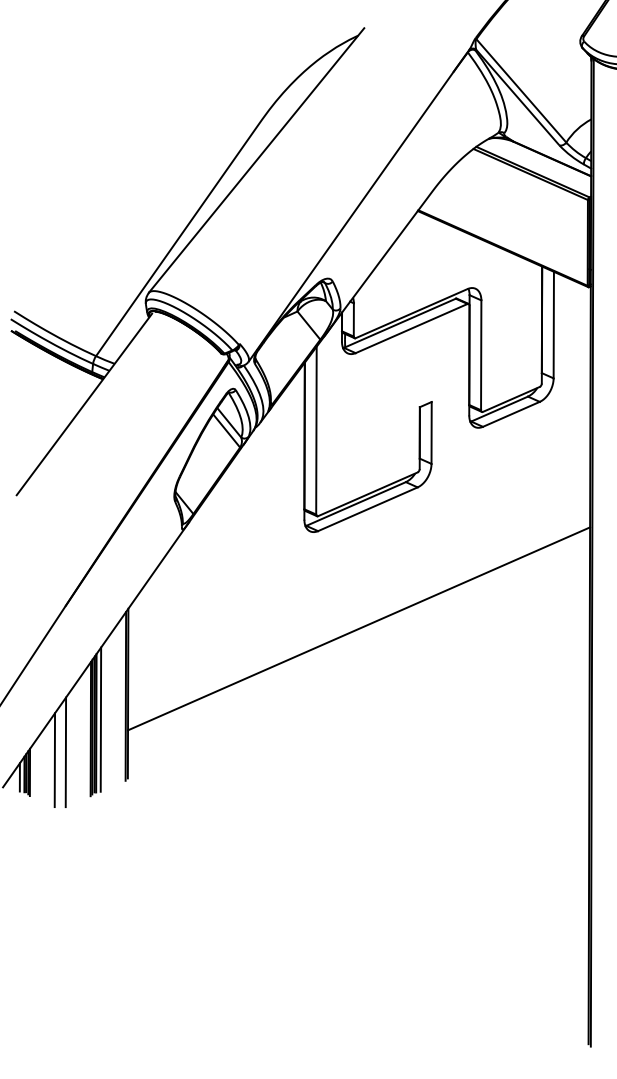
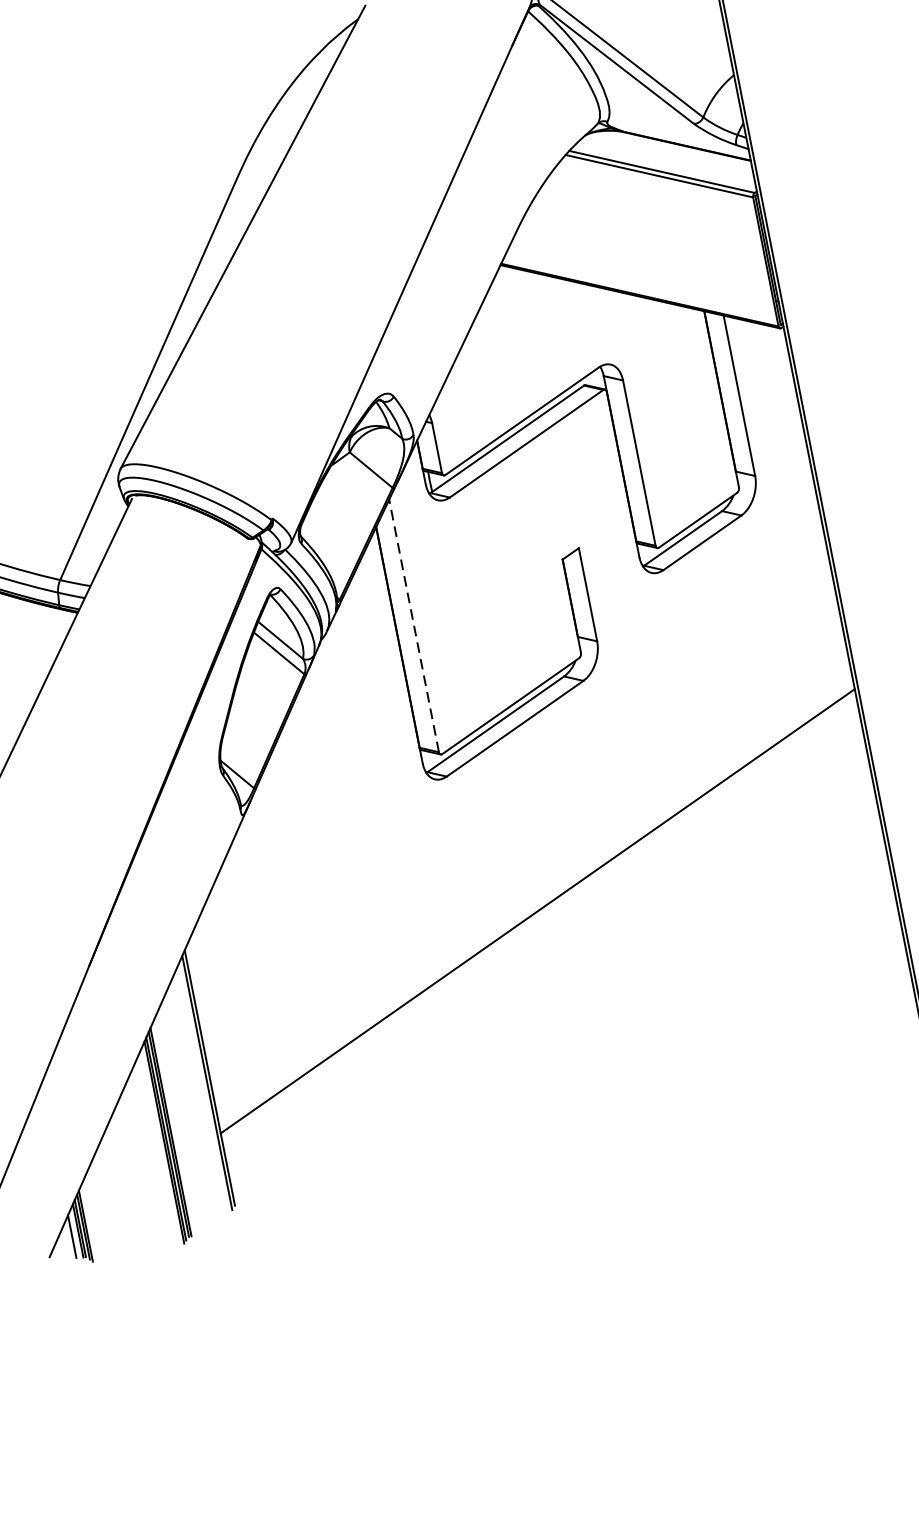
line: (316, 430) -> (414, 625), solid -> dashed
line: (100, 719) -> (176, 1125), removed
line: (65, 752) -> (133, 1185), removed
line: (54, 760) -> (119, 1200), removed

